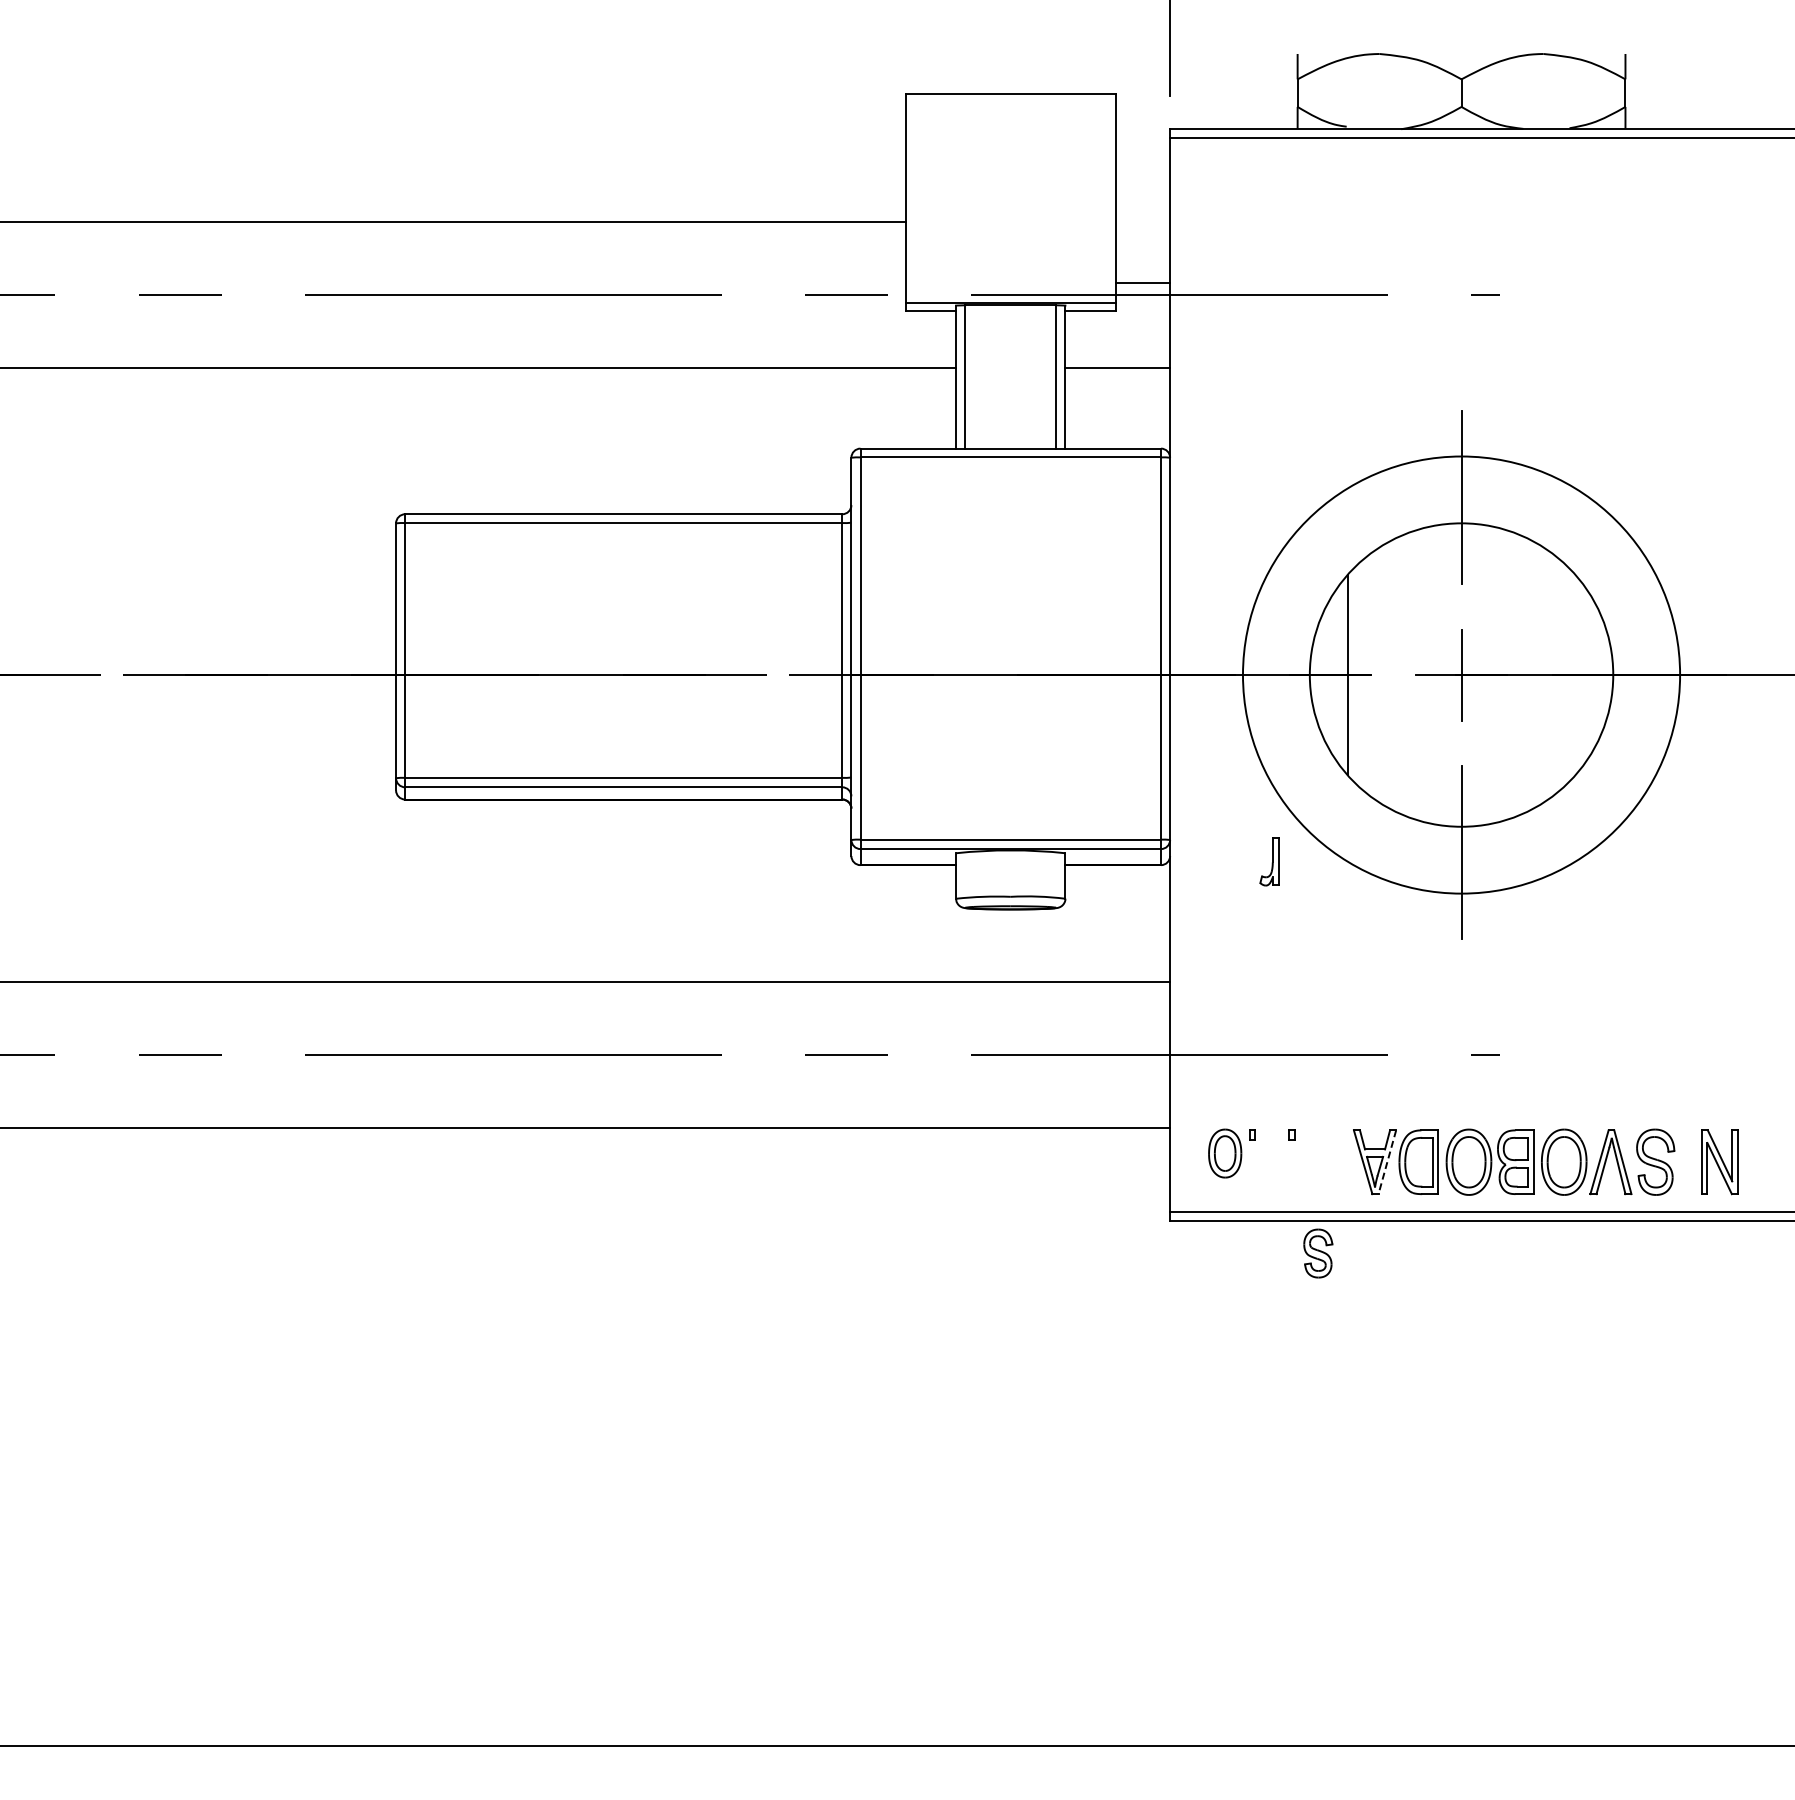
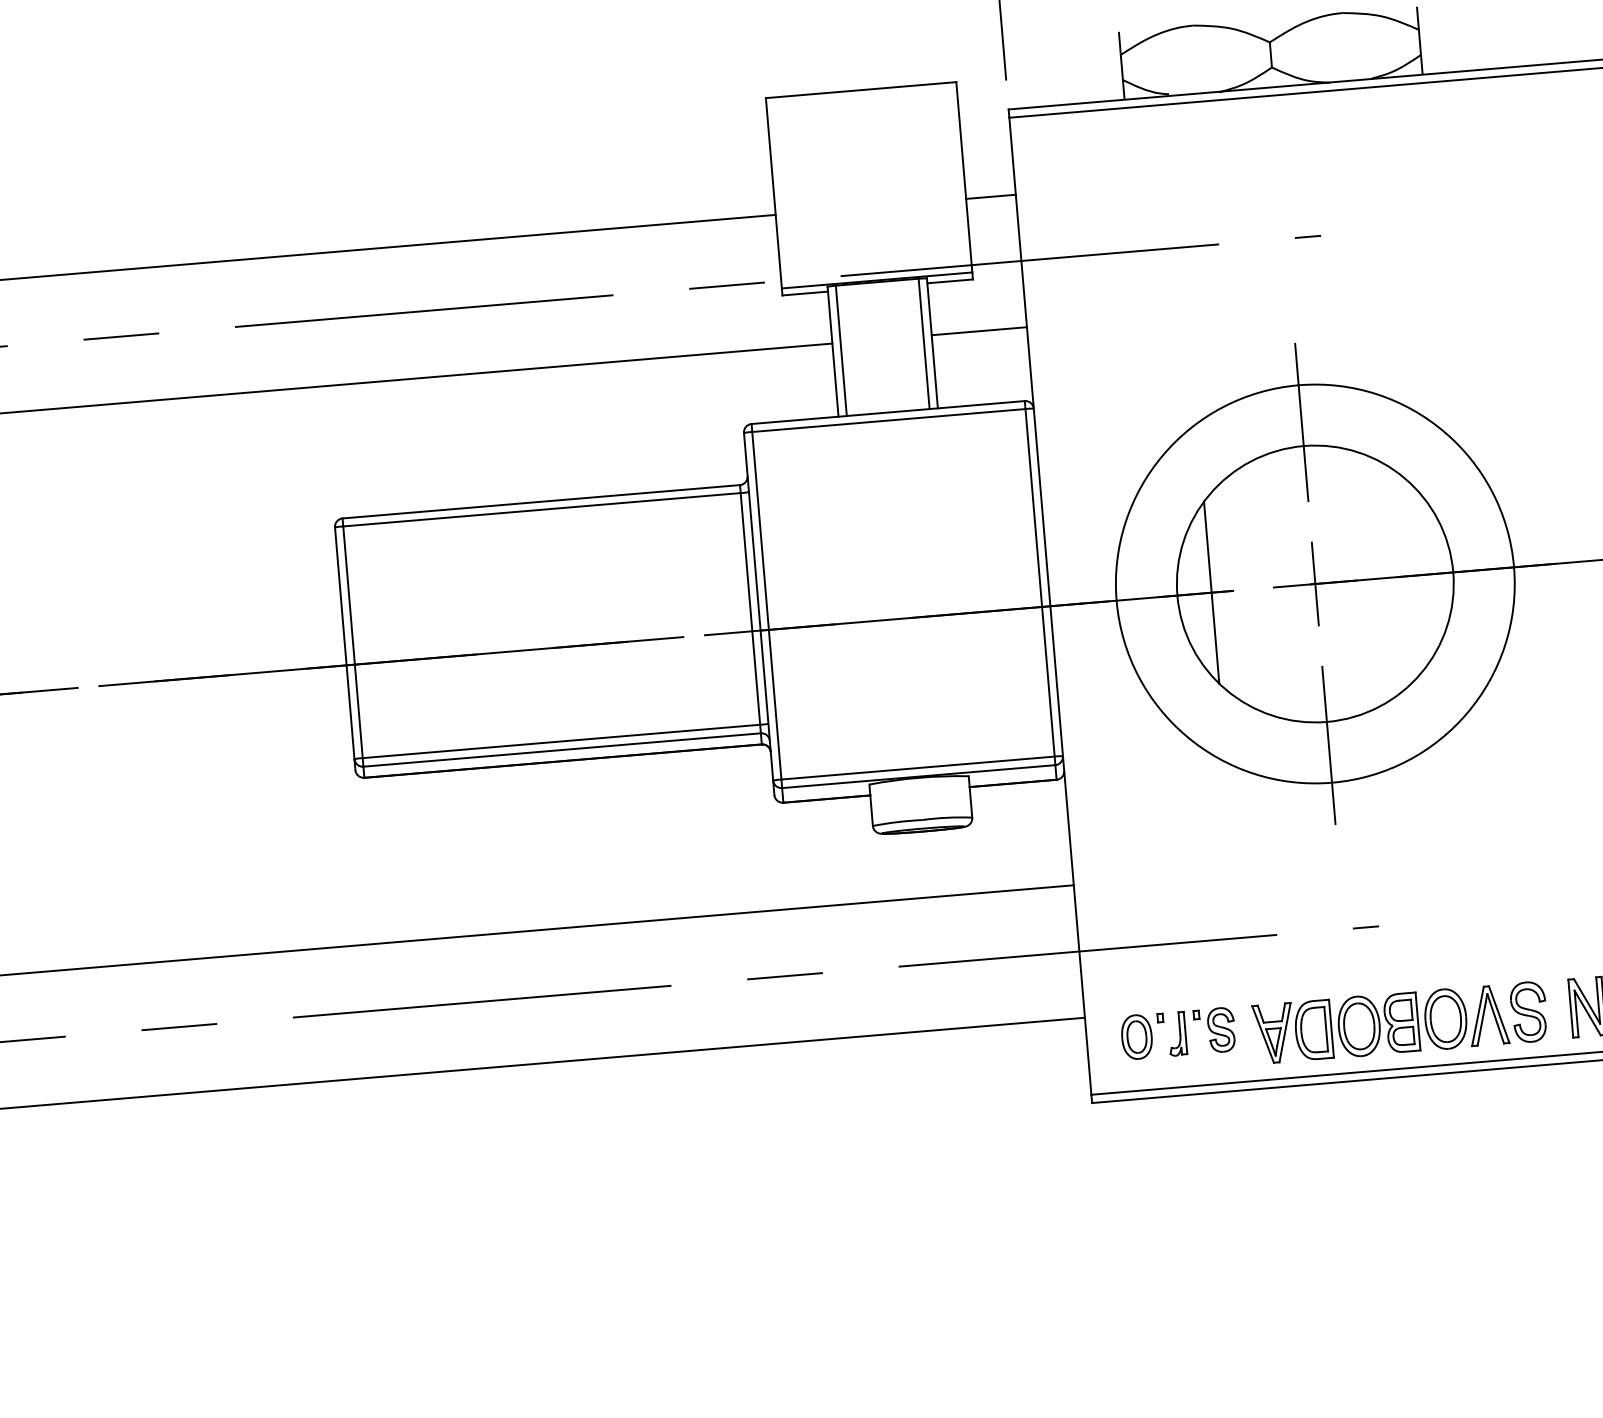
line: (1142, 283) -> (990, 196), moved
part: (1269, 861) -> (1177, 1033), moved
line: (1387, 1162) -> (1285, 1032), dashed -> solid
part: (1318, 1253) -> (1221, 1029), moved

